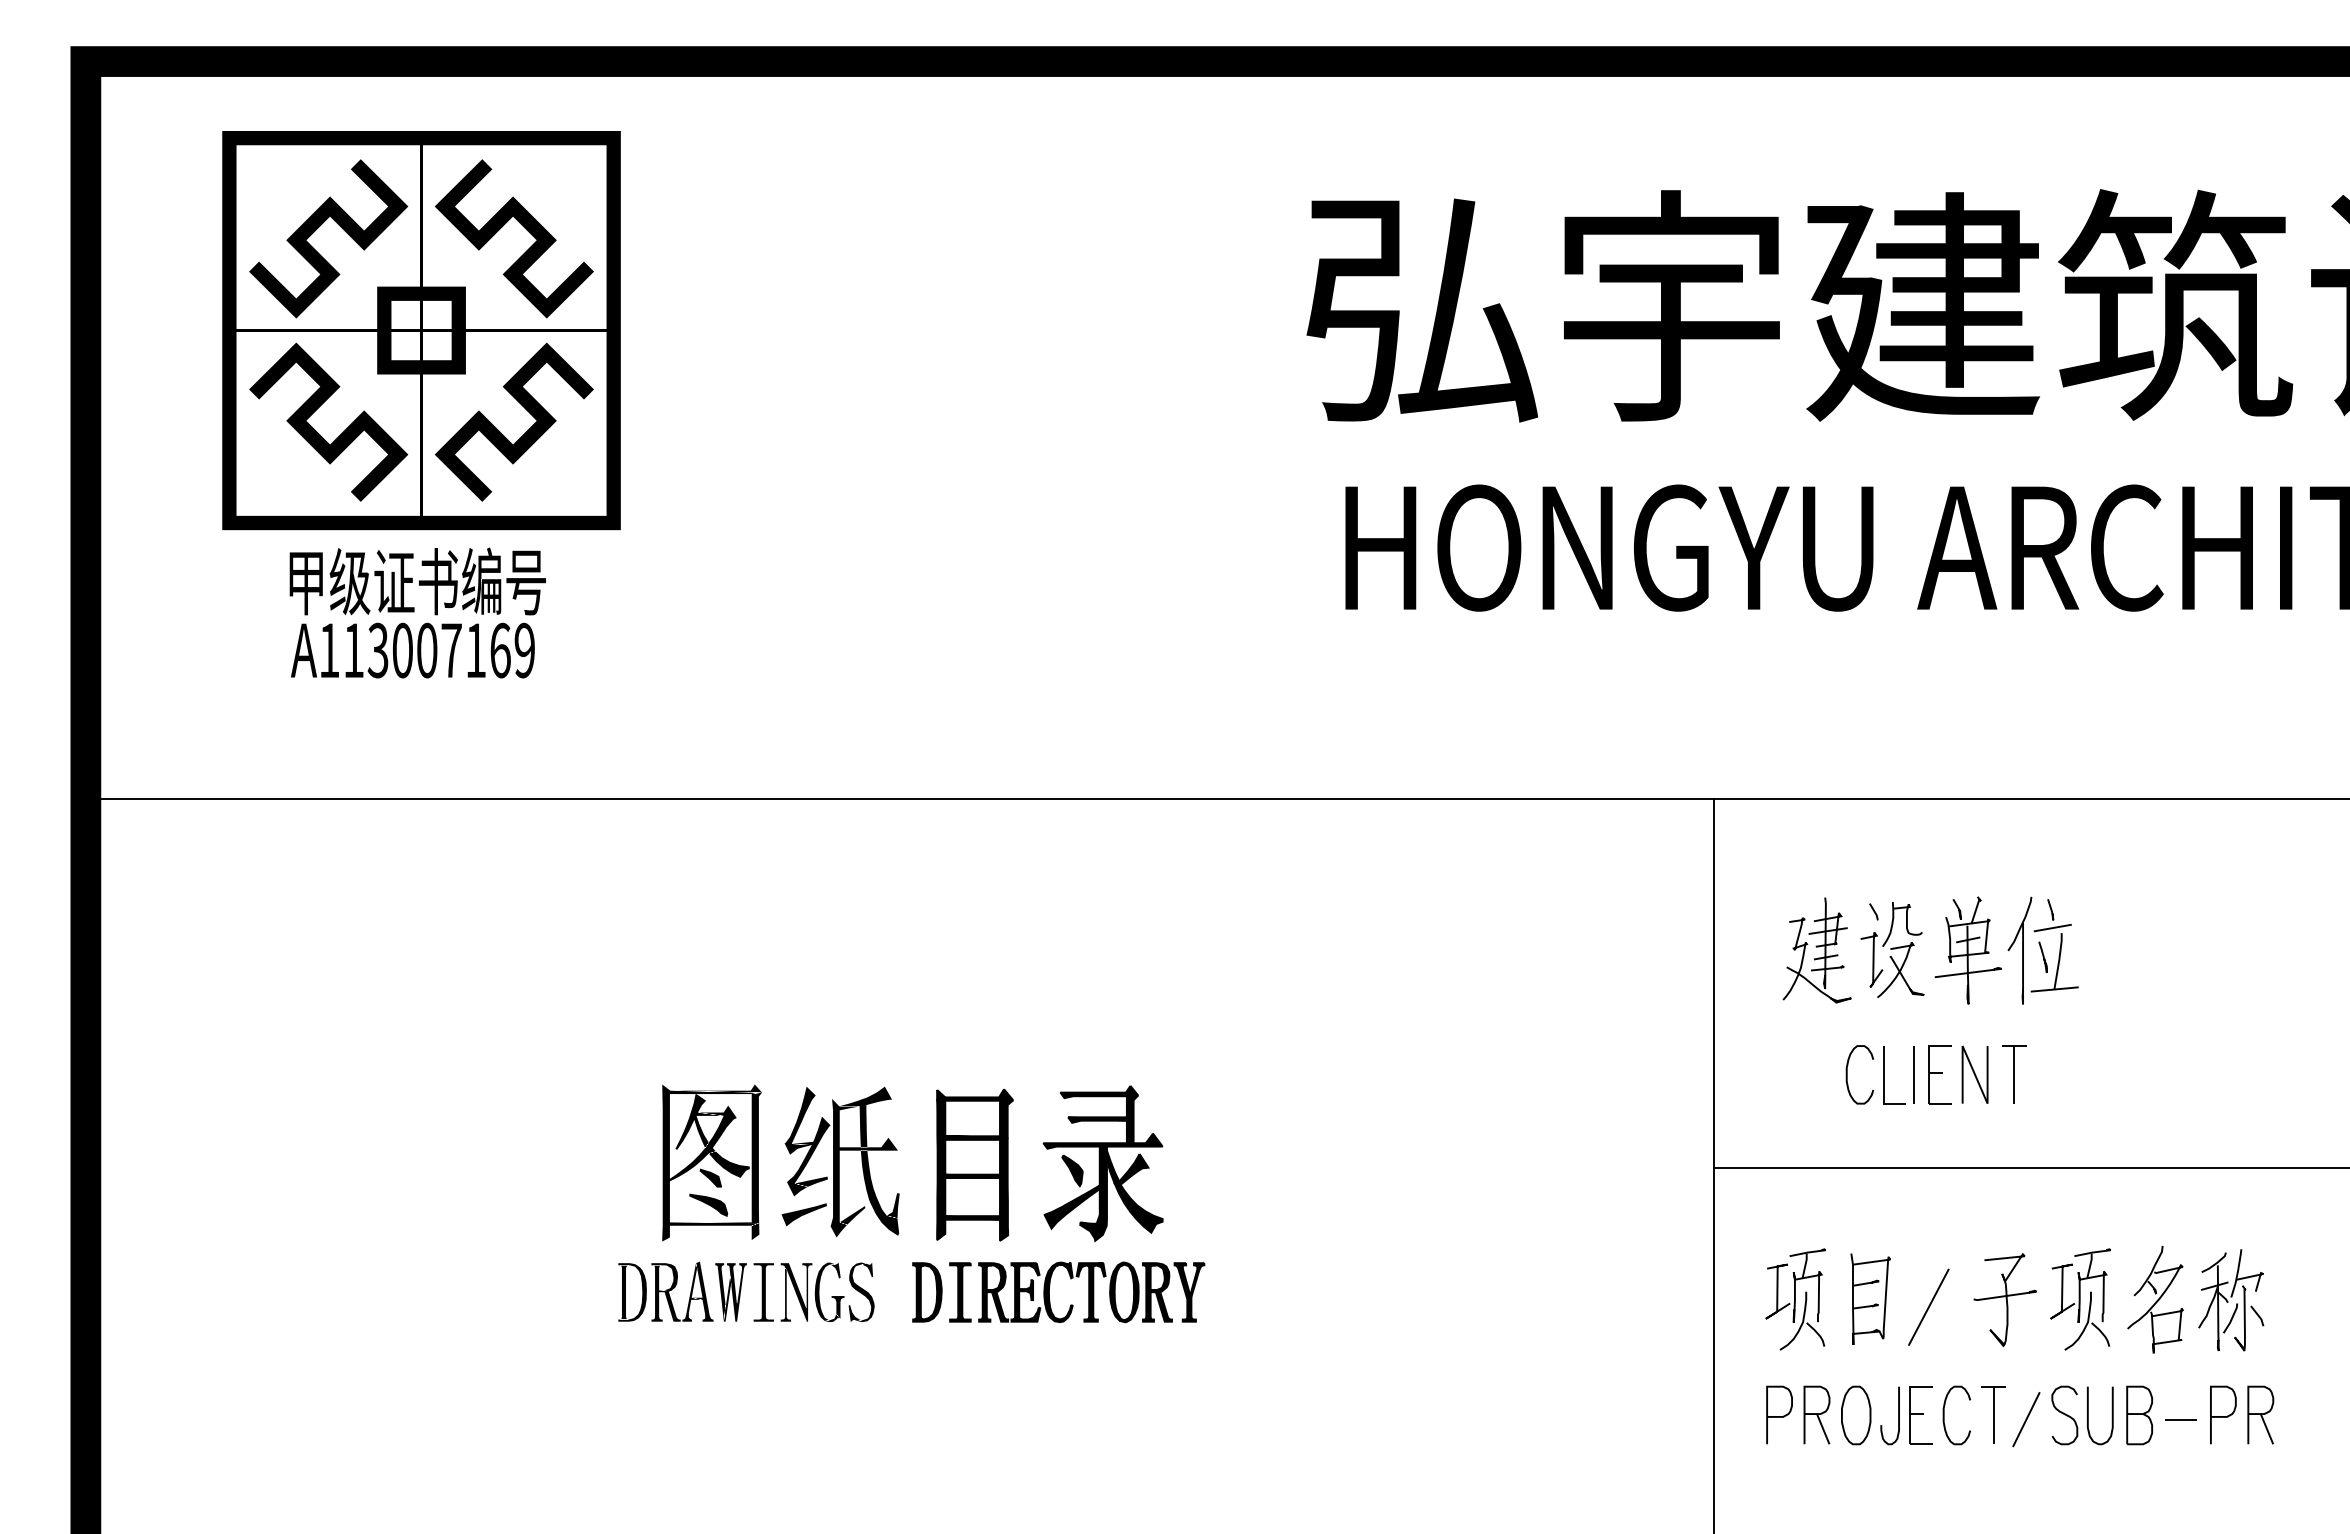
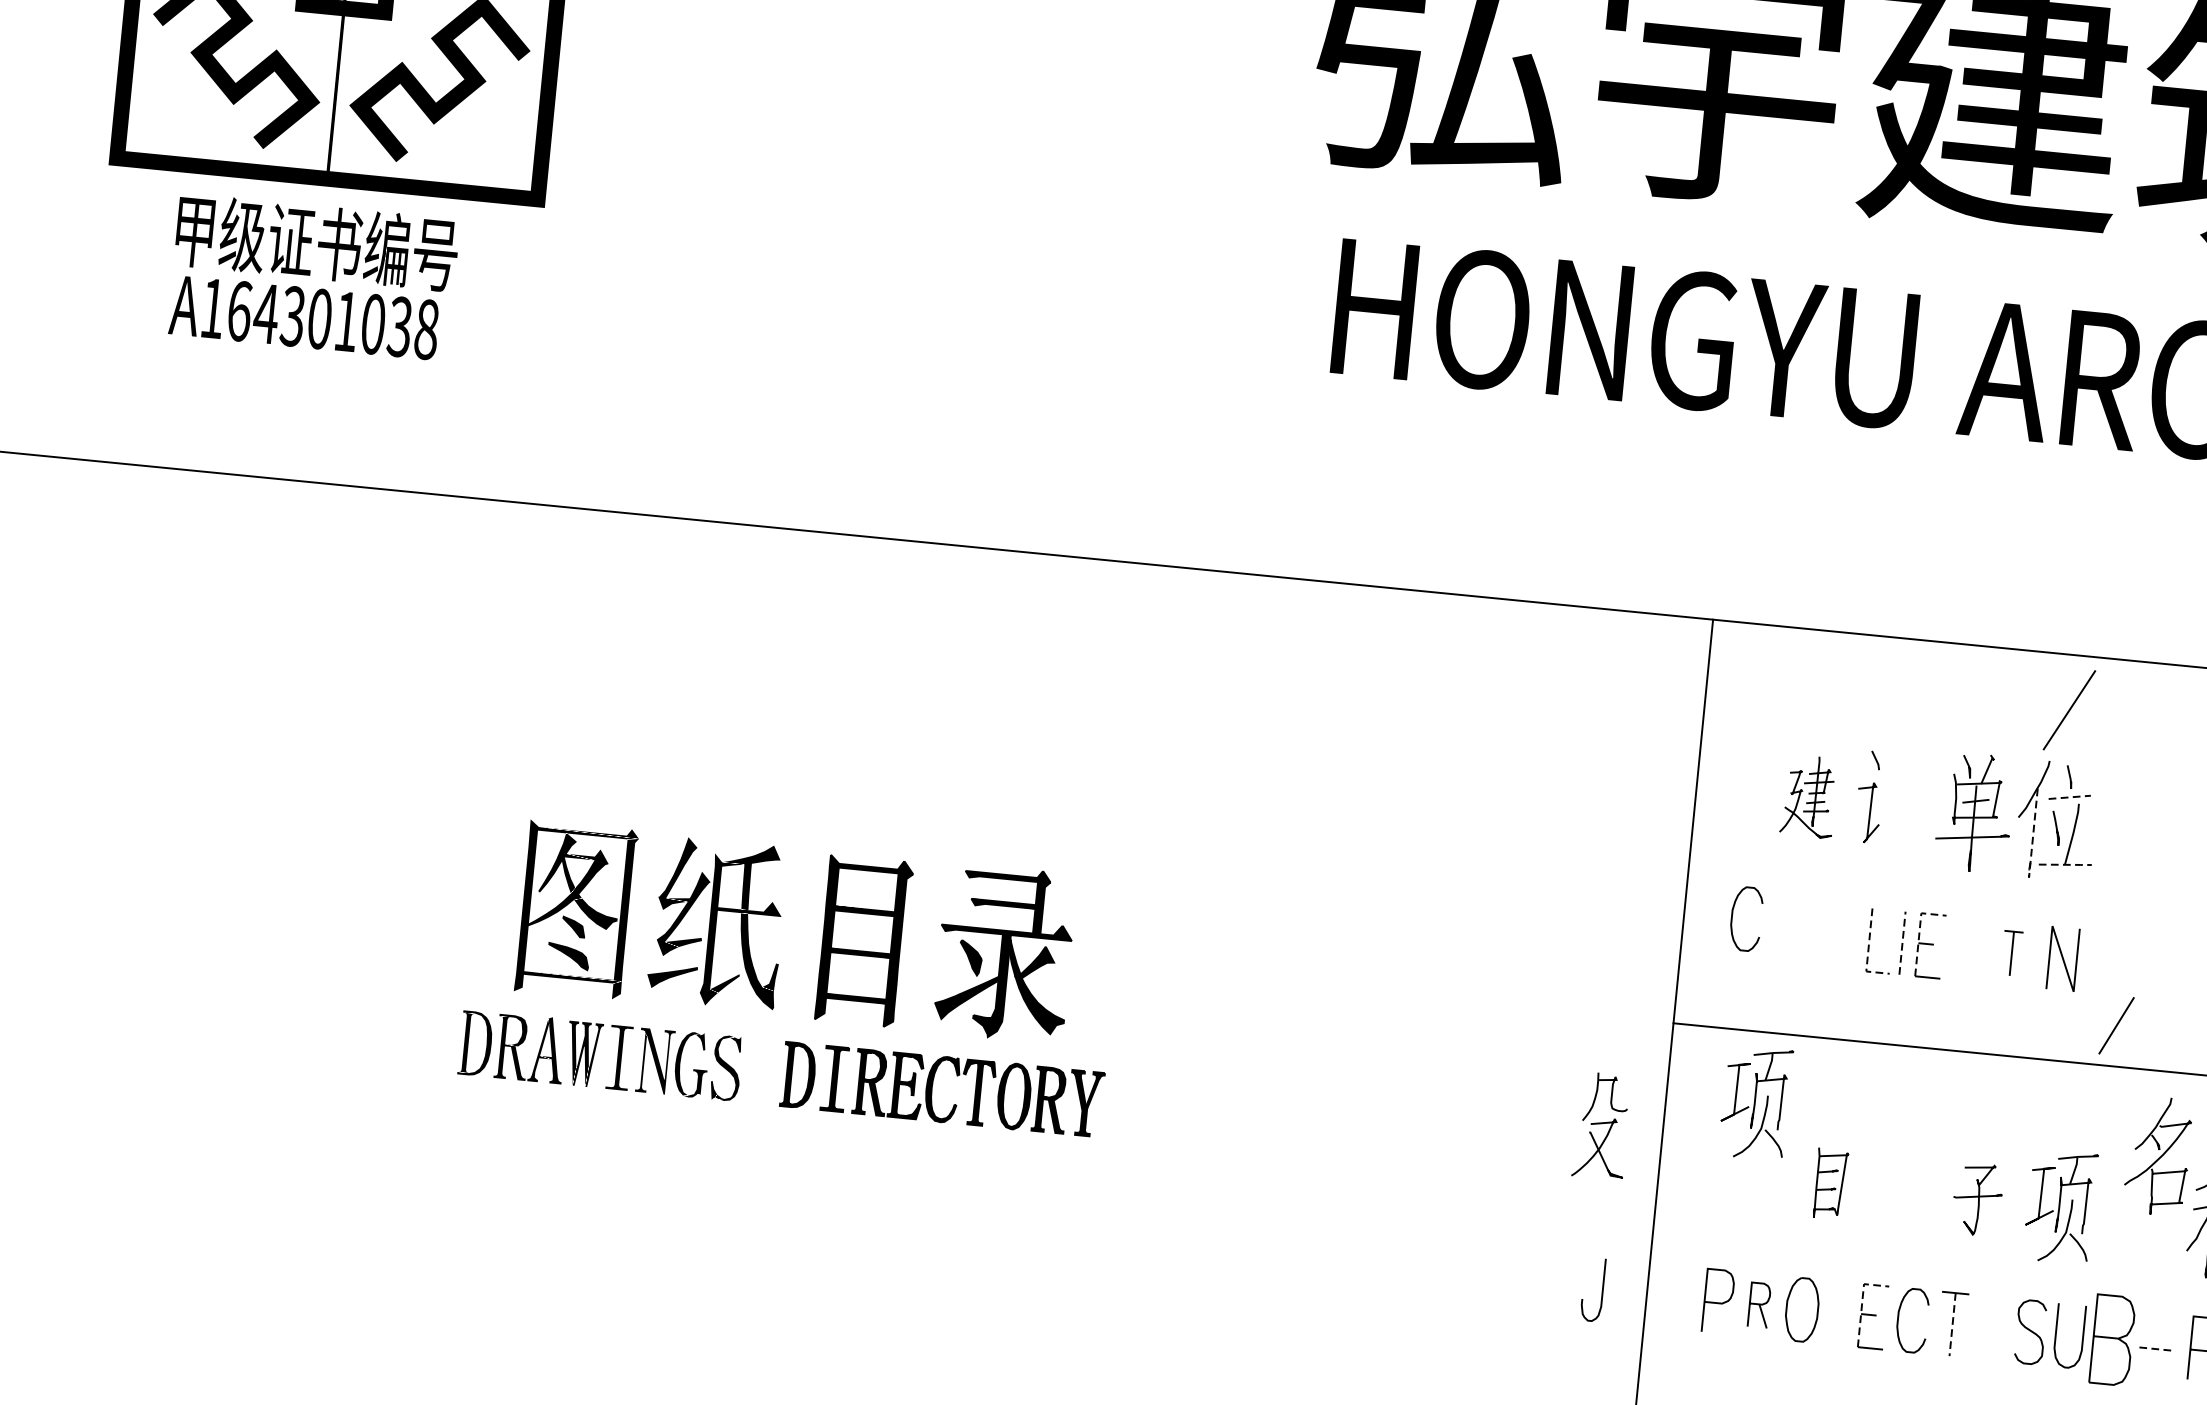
text: (439, 650) -> (333, 320), A113007169 -> A164301038
line: (2053, 927) -> (2070, 796), solid -> dashed
part: (1900, 949) -> (1601, 1125), moved
part: (1816, 950) -> (1808, 796), size x0.7
line: (2023, 972) -> (2032, 842), solid -> dashed
line: (2055, 989) -> (2066, 864), solid -> dashed
line: (1928, 1061) -> (1919, 930), solid -> dashed
curve: (1847, 1074) -> (1732, 917), moved
line: (1914, 1074) -> (1902, 942), solid -> dashed
line: (1974, 1074) -> (2062, 958), moved
part: (2014, 1074) -> (2012, 953), size x0.7
line: (1884, 1086) -> (1868, 952), solid -> dashed
part: (1870, 1298) -> (1830, 1183), size x0.7
part: (1795, 1299) -> (1755, 1103), moved
part: (2155, 1299) -> (2158, 1155), moved
part: (2004, 1300) -> (1976, 1199), size x0.7
line: (1928, 1306) -> (2069, 709), moved
line: (1909, 1402) -> (1861, 1301), solid -> dashed
part: (1816, 1414) -> (1758, 1304), size x0.7
curve: (1898, 1415) -> (1602, 1290), moved
line: (1993, 1415) -> (1952, 1324), solid -> dashed
part: (2139, 1415) -> (2112, 1340), size x1.4
line: (2026, 1419) -> (2116, 1025), moved
line: (2181, 1419) -> (2157, 1349), solid -> dashed

